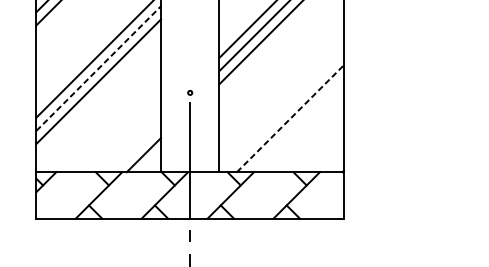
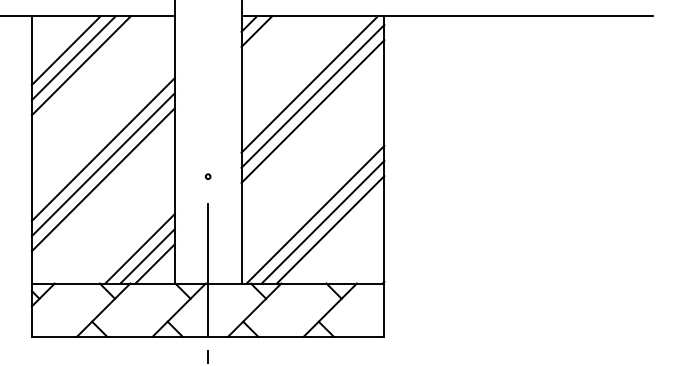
line: (98, 68) -> (103, 164), dashed -> solid
circle: (189, 92) -> (207, 176), moved
line: (283, 111) -> (315, 214), added
line: (290, 118) -> (323, 222), dashed -> solid
line: (296, 125) -> (330, 229), added
line: (130, 141) -> (139, 248), added
line: (137, 148) -> (147, 256), added

